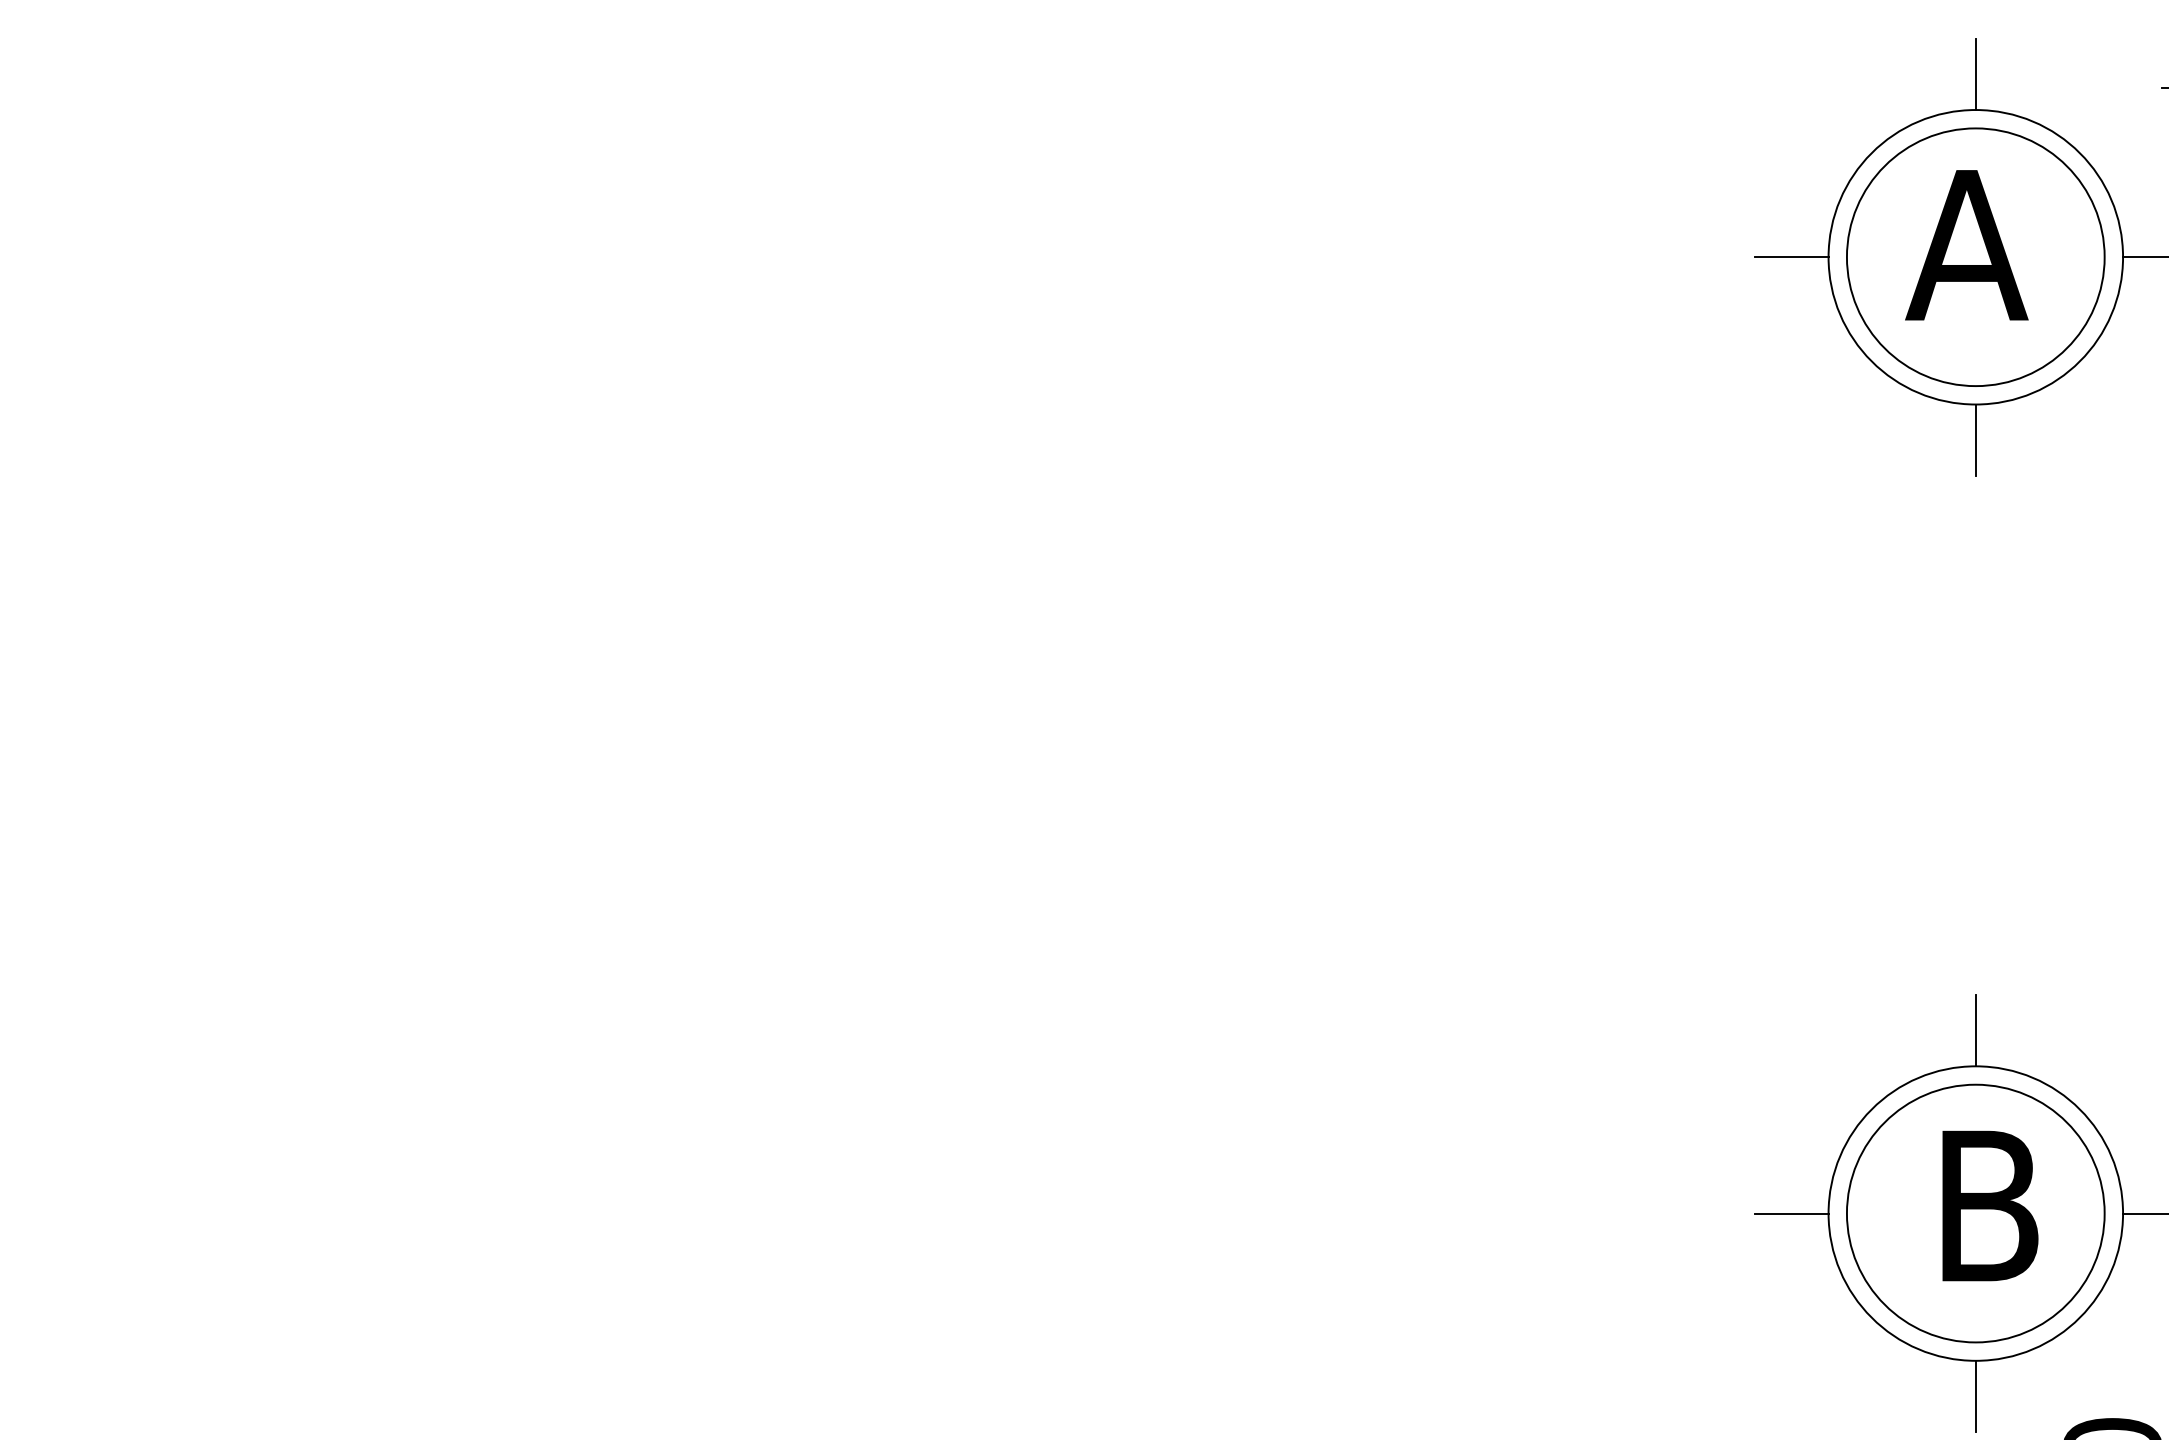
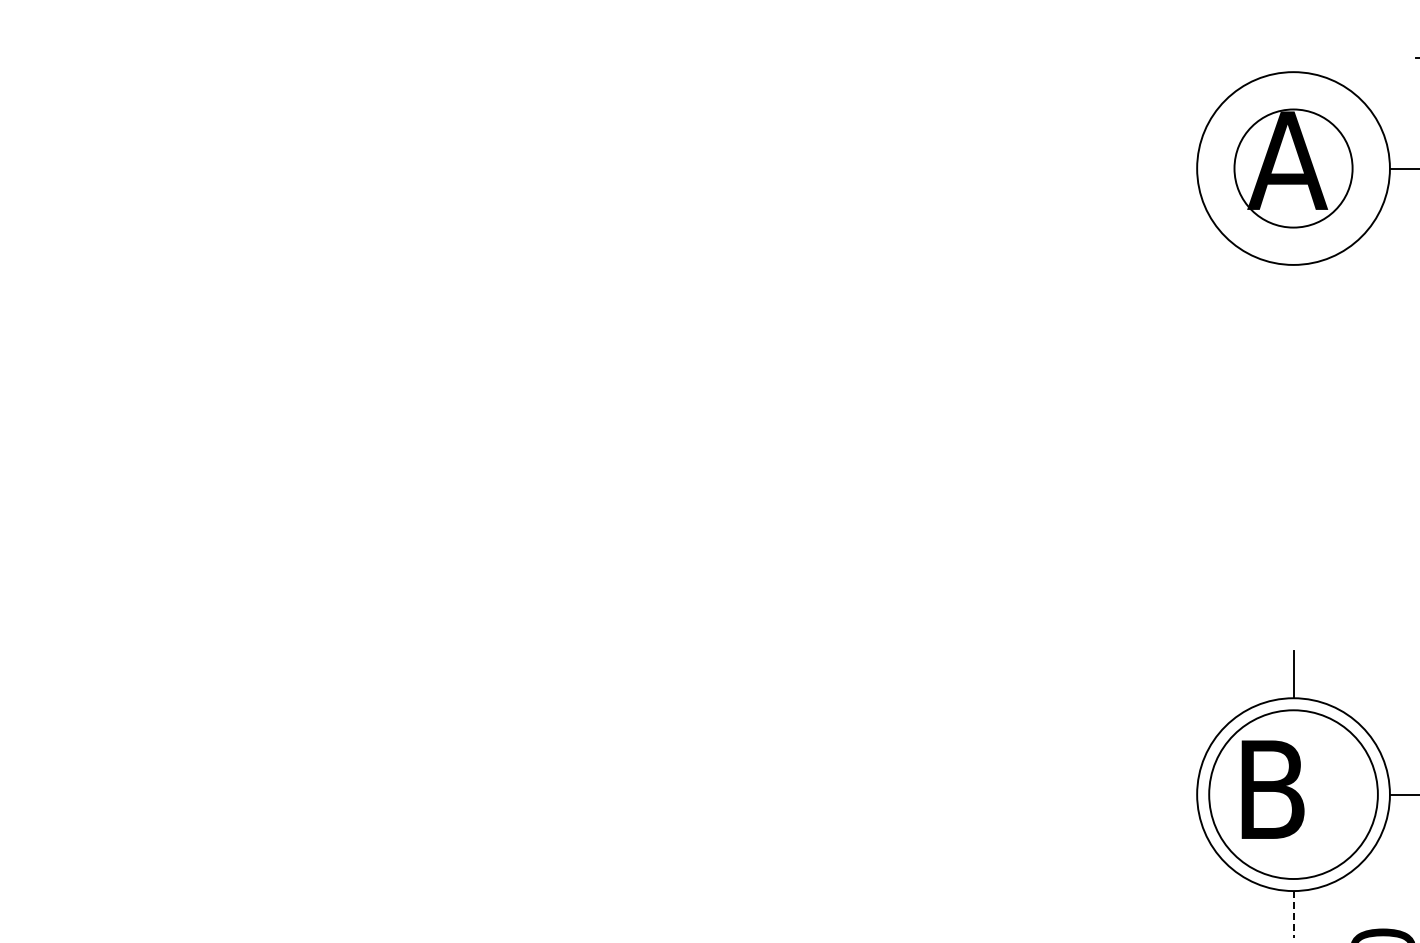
line: (1975, 73) -> (1293, 48), removed
line: (1792, 257) -> (1173, 168), removed
circle: (1975, 257) -> (1293, 168), size x0.7
line: (1975, 438) -> (1293, 287), removed
text: (1989, 1205) -> (1272, 789), moved
line: (1792, 1213) -> (1173, 794), removed
line: (1975, 1396) -> (1293, 914), solid -> dashed

